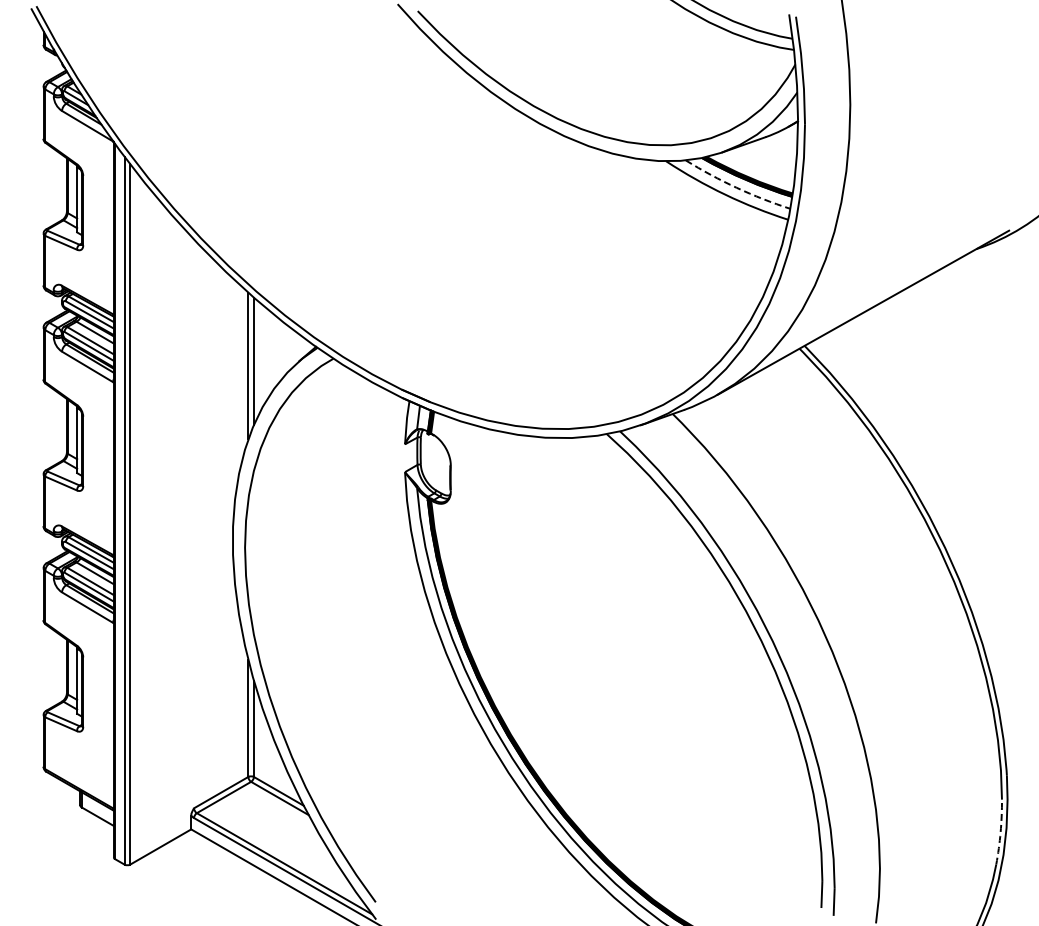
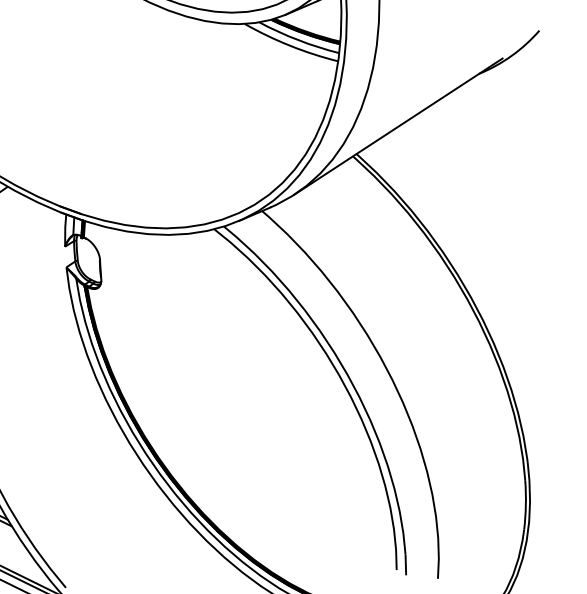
arc: (736, 187) -> (298, 39), dashed -> solid
arc: (1000, 832) -> (525, 505), dashed -> solid

